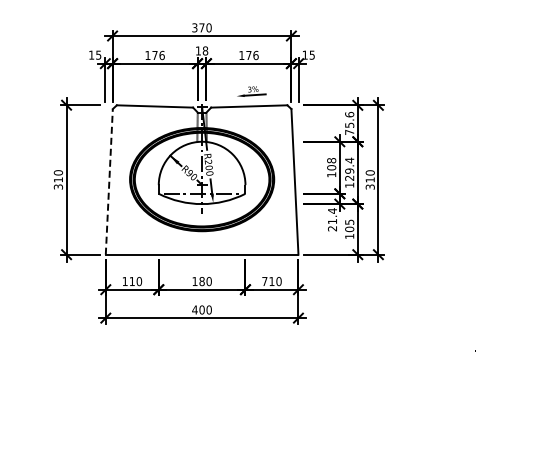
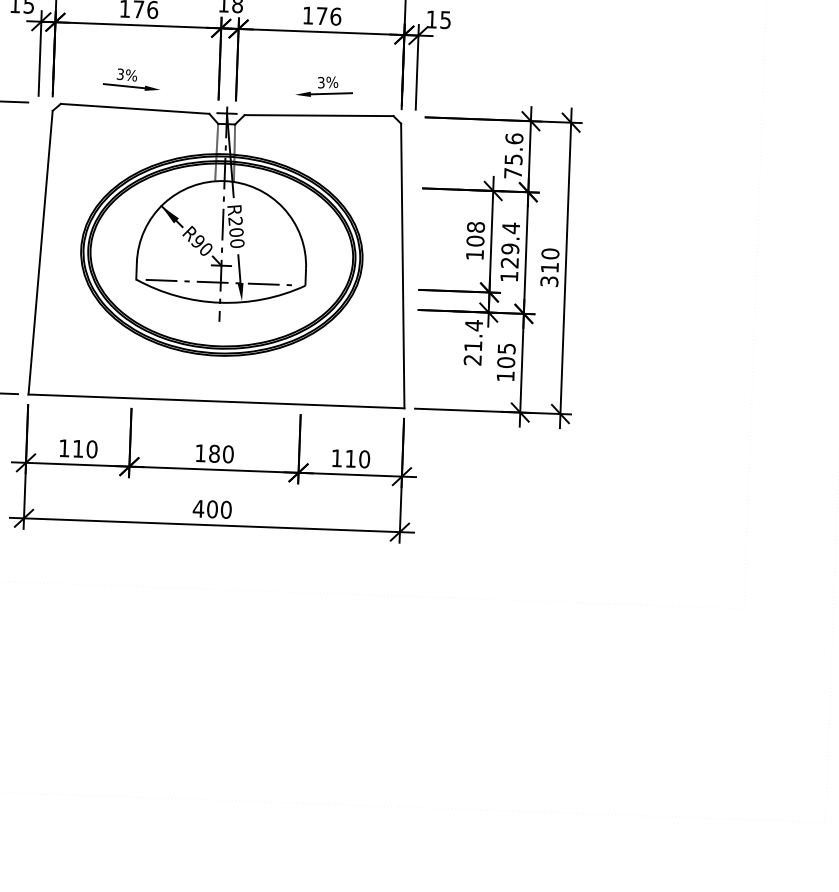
part: (151, 91) -> (129, 79), added
line: (109, 181) -> (40, 252), dashed -> solid
text: (264, 281) -> (336, 458), 710 -> 110

